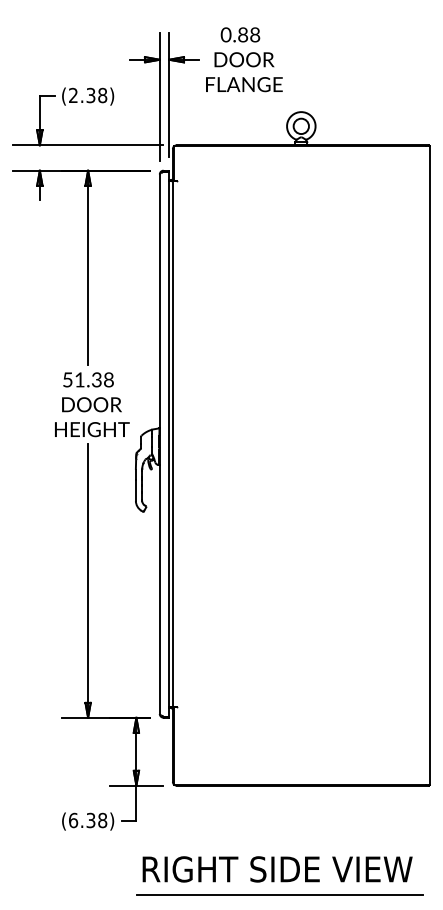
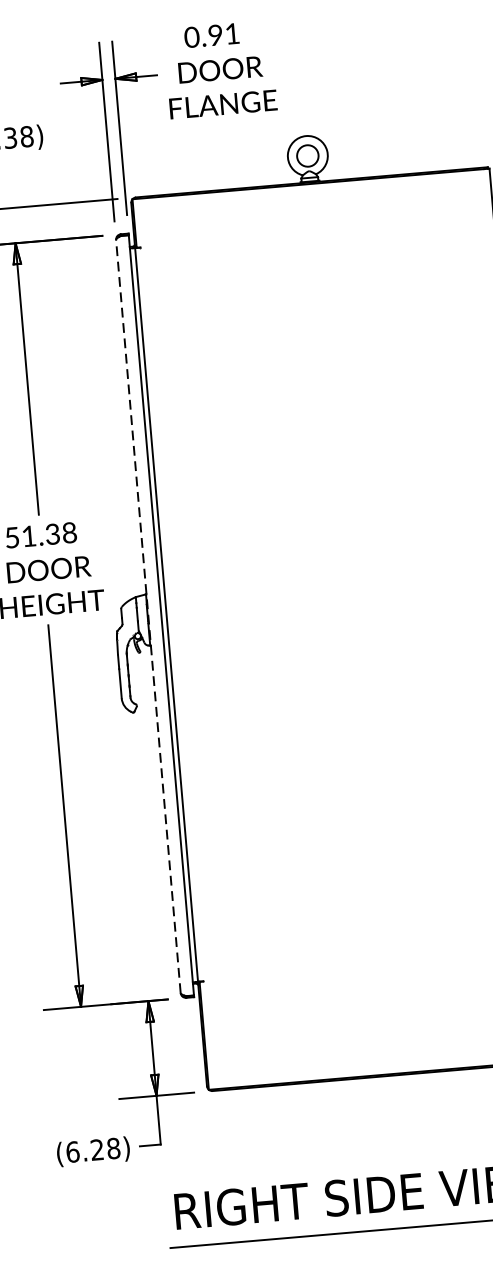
text: (249, 34) -> (224, 33), 0.88 -> 0.91
line: (159, 444) -> (147, 616), solid -> dashed
text: (90, 820) -> (96, 1149), (6.38) -> (6.28)

